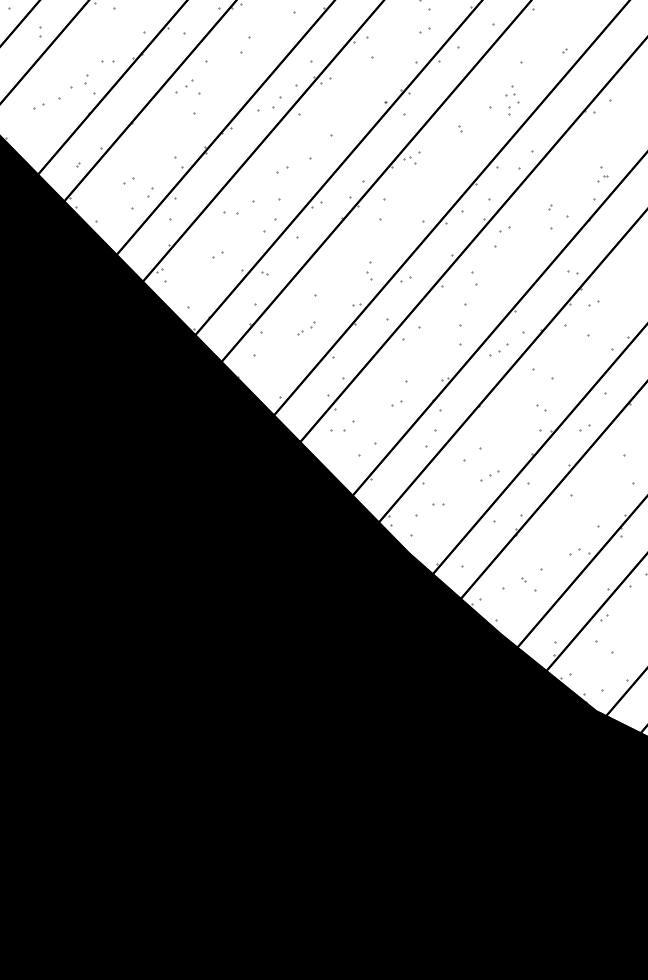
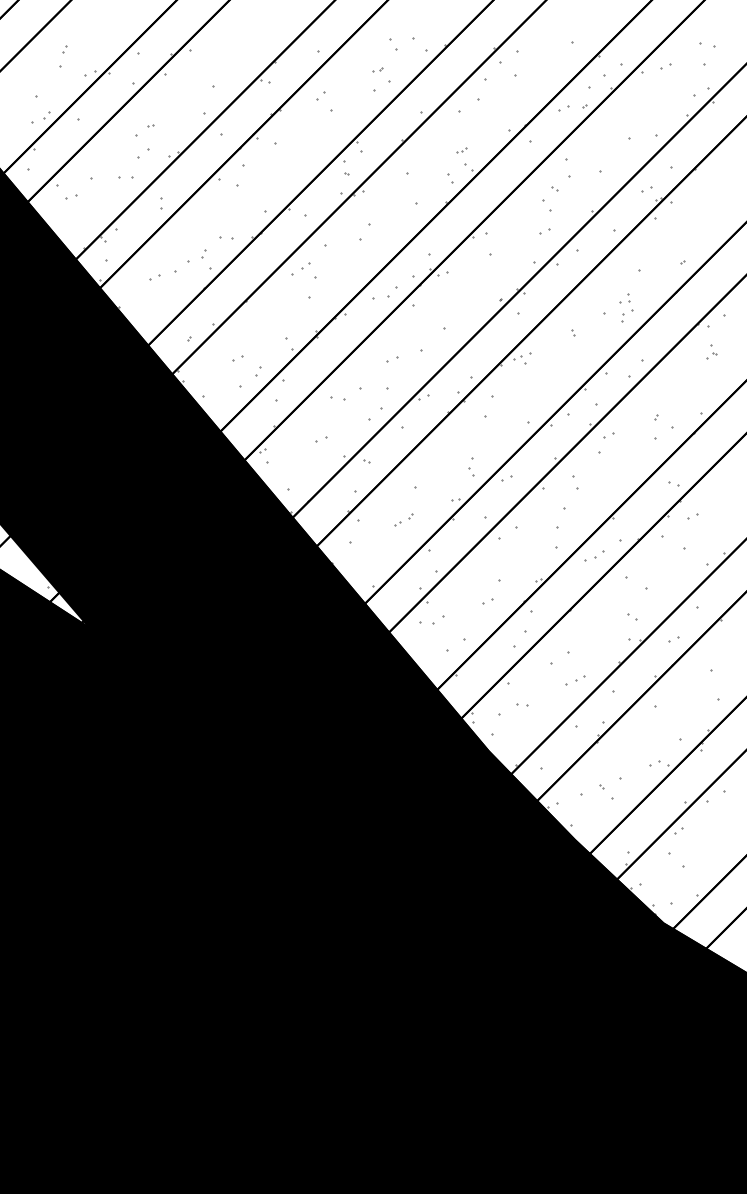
part: (602, 174) -> (711, 351), moved

